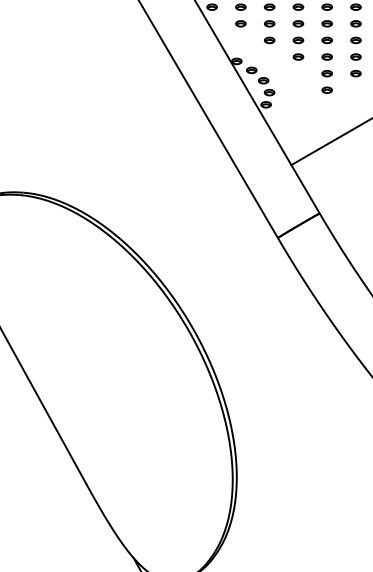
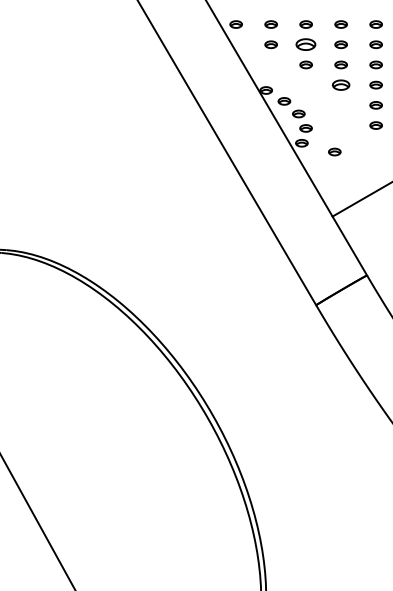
part: (269, 23) -> (305, 44), size x1.6
part: (298, 56) -> (341, 84), size x1.4
part: (292, 111) -> (333, 151), added

